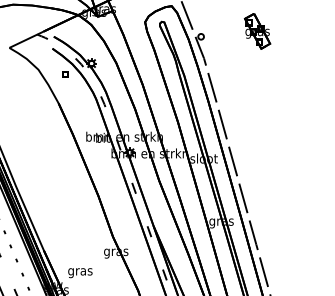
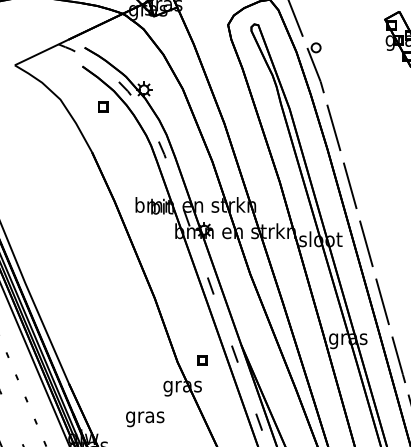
part: (128, 235) -> (201, 360), added
text: (80, 273) -> (145, 419), moved

